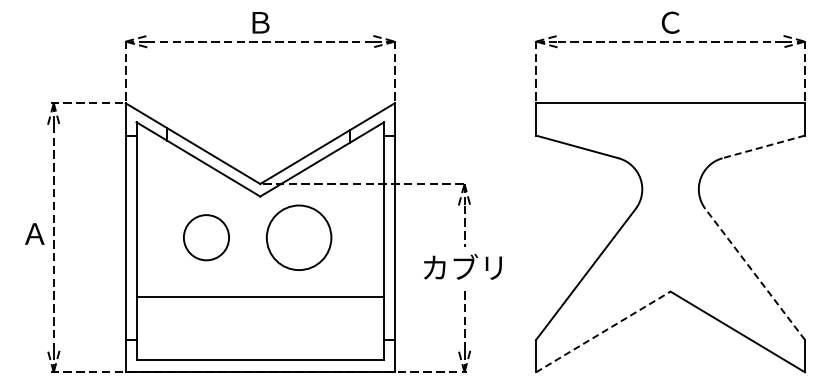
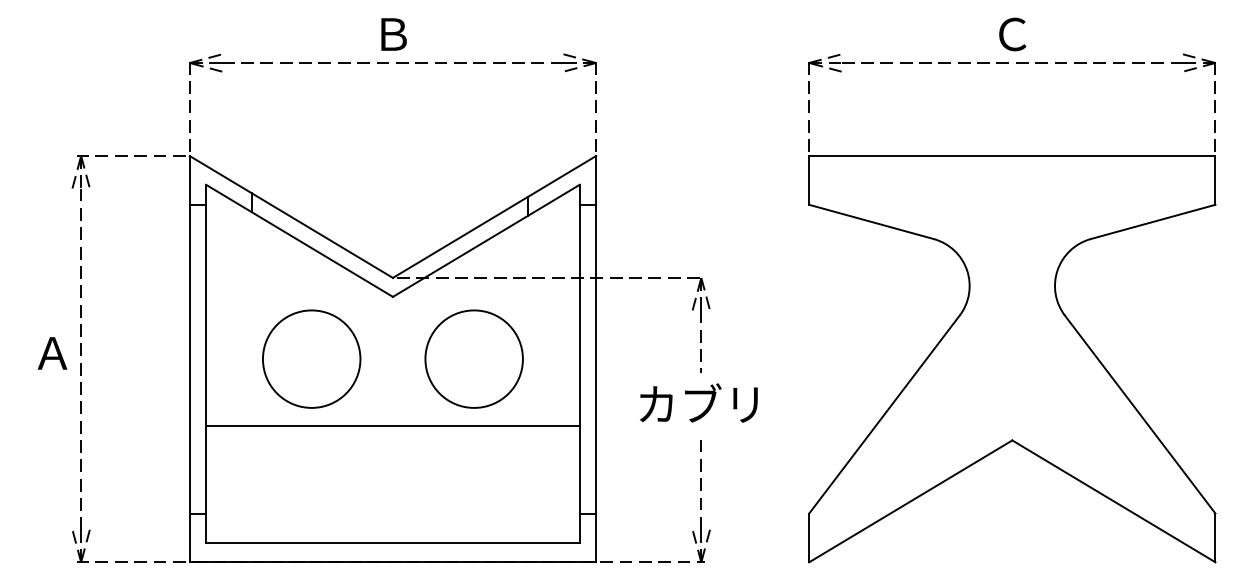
line: (763, 146) -> (1152, 221), dashed -> solid
circle: (206, 237) -> (311, 358), size x1.43
circle: (299, 237) -> (474, 358), moved
line: (754, 274) -> (1139, 414), dashed -> solid
line: (260, 297) -> (393, 426), moved
line: (603, 331) -> (911, 500), dashed -> solid

